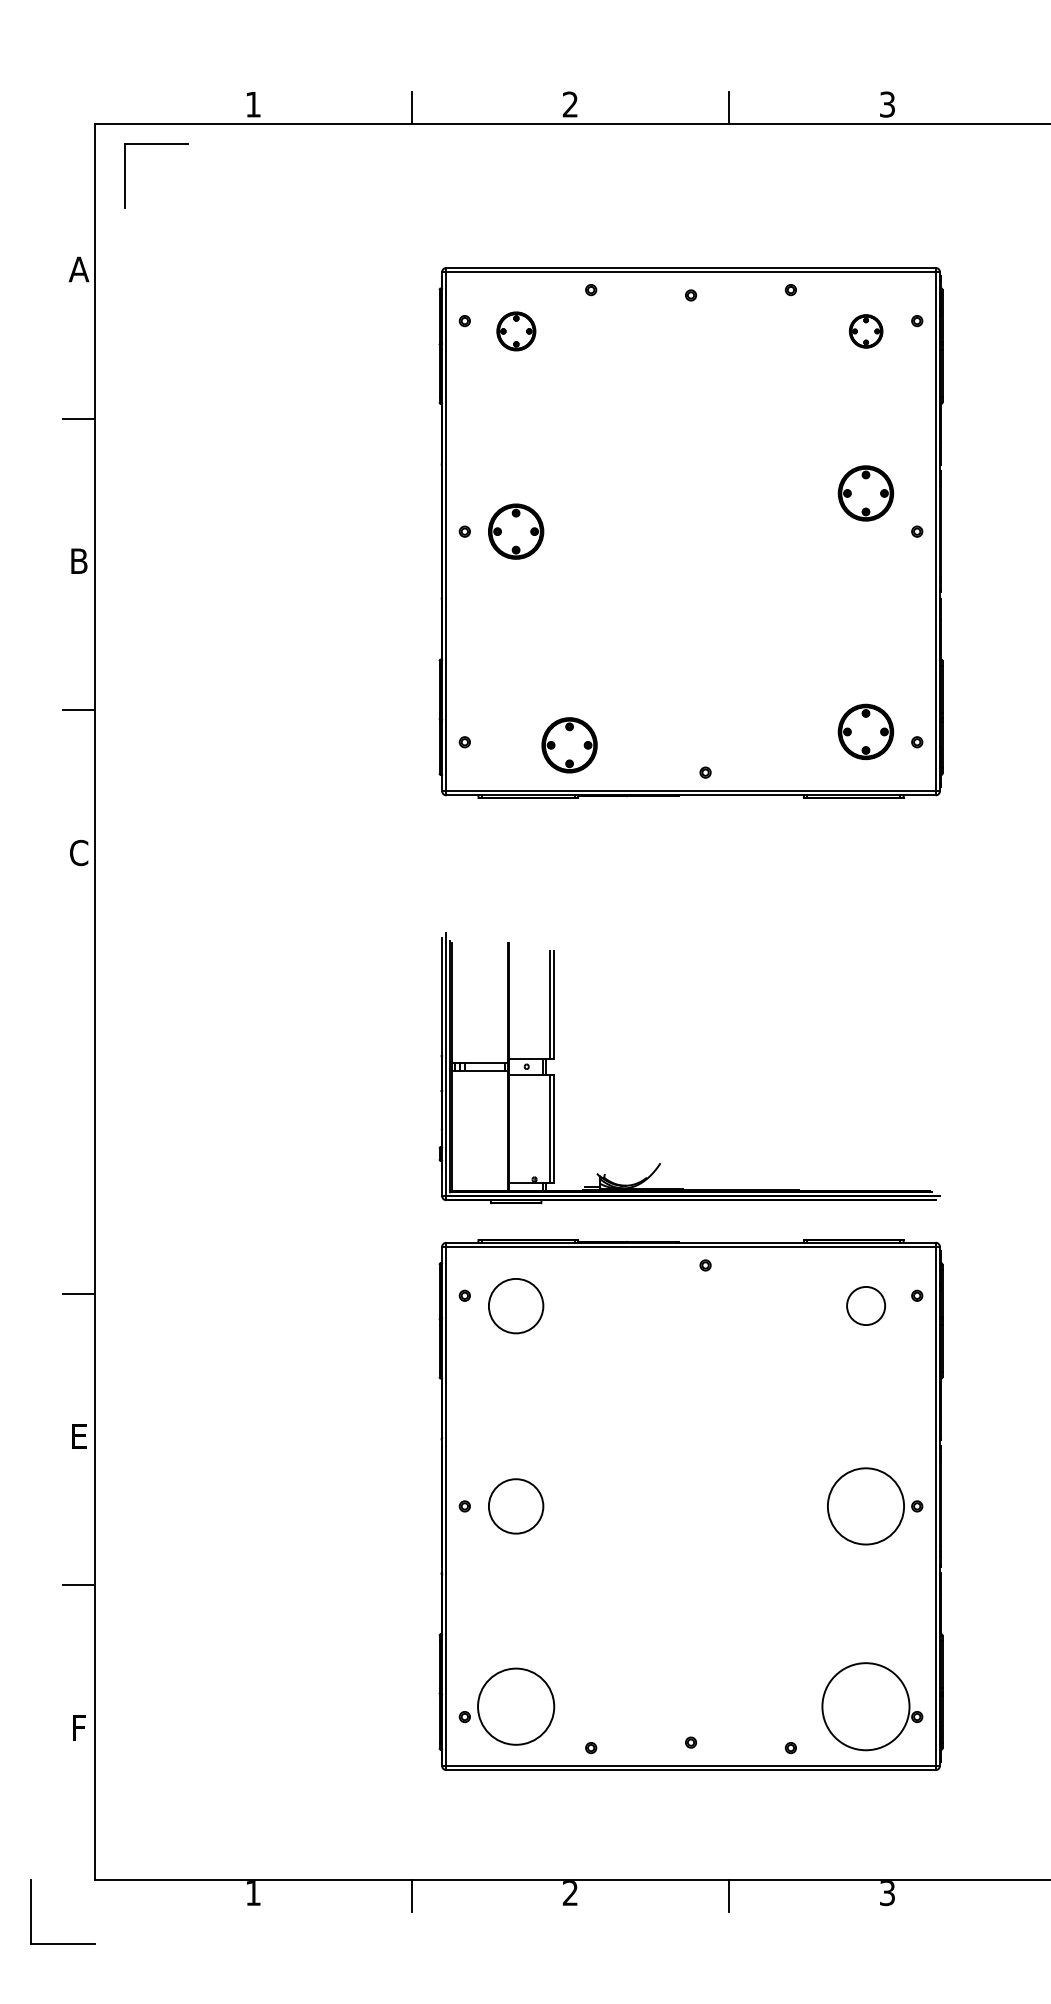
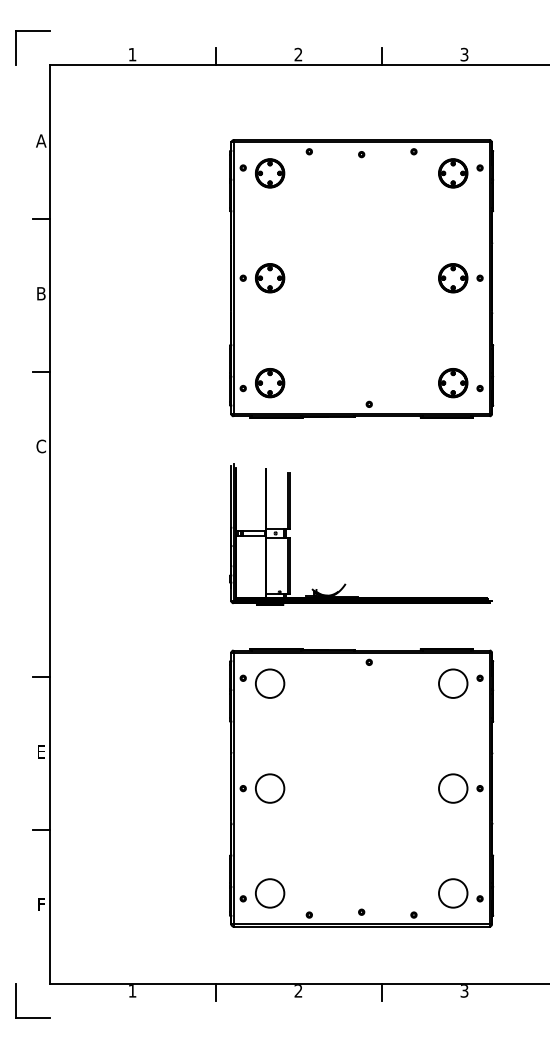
part: (155, 144) -> (32, 31), moved
part: (516, 331) -> (270, 173), size x1.43
part: (866, 331) -> (453, 173), size x1.67
part: (866, 493) -> (453, 278), moved
part: (570, 746) -> (270, 383), moved
part: (660, 1162) -> (345, 583), moved
circle: (866, 1305) -> (453, 683), size x1.43
circle: (866, 1506) -> (453, 788), size x0.71
circle: (514, 1706) -> (269, 893), size x0.71
circle: (866, 1706) -> (453, 893), size x0.62

